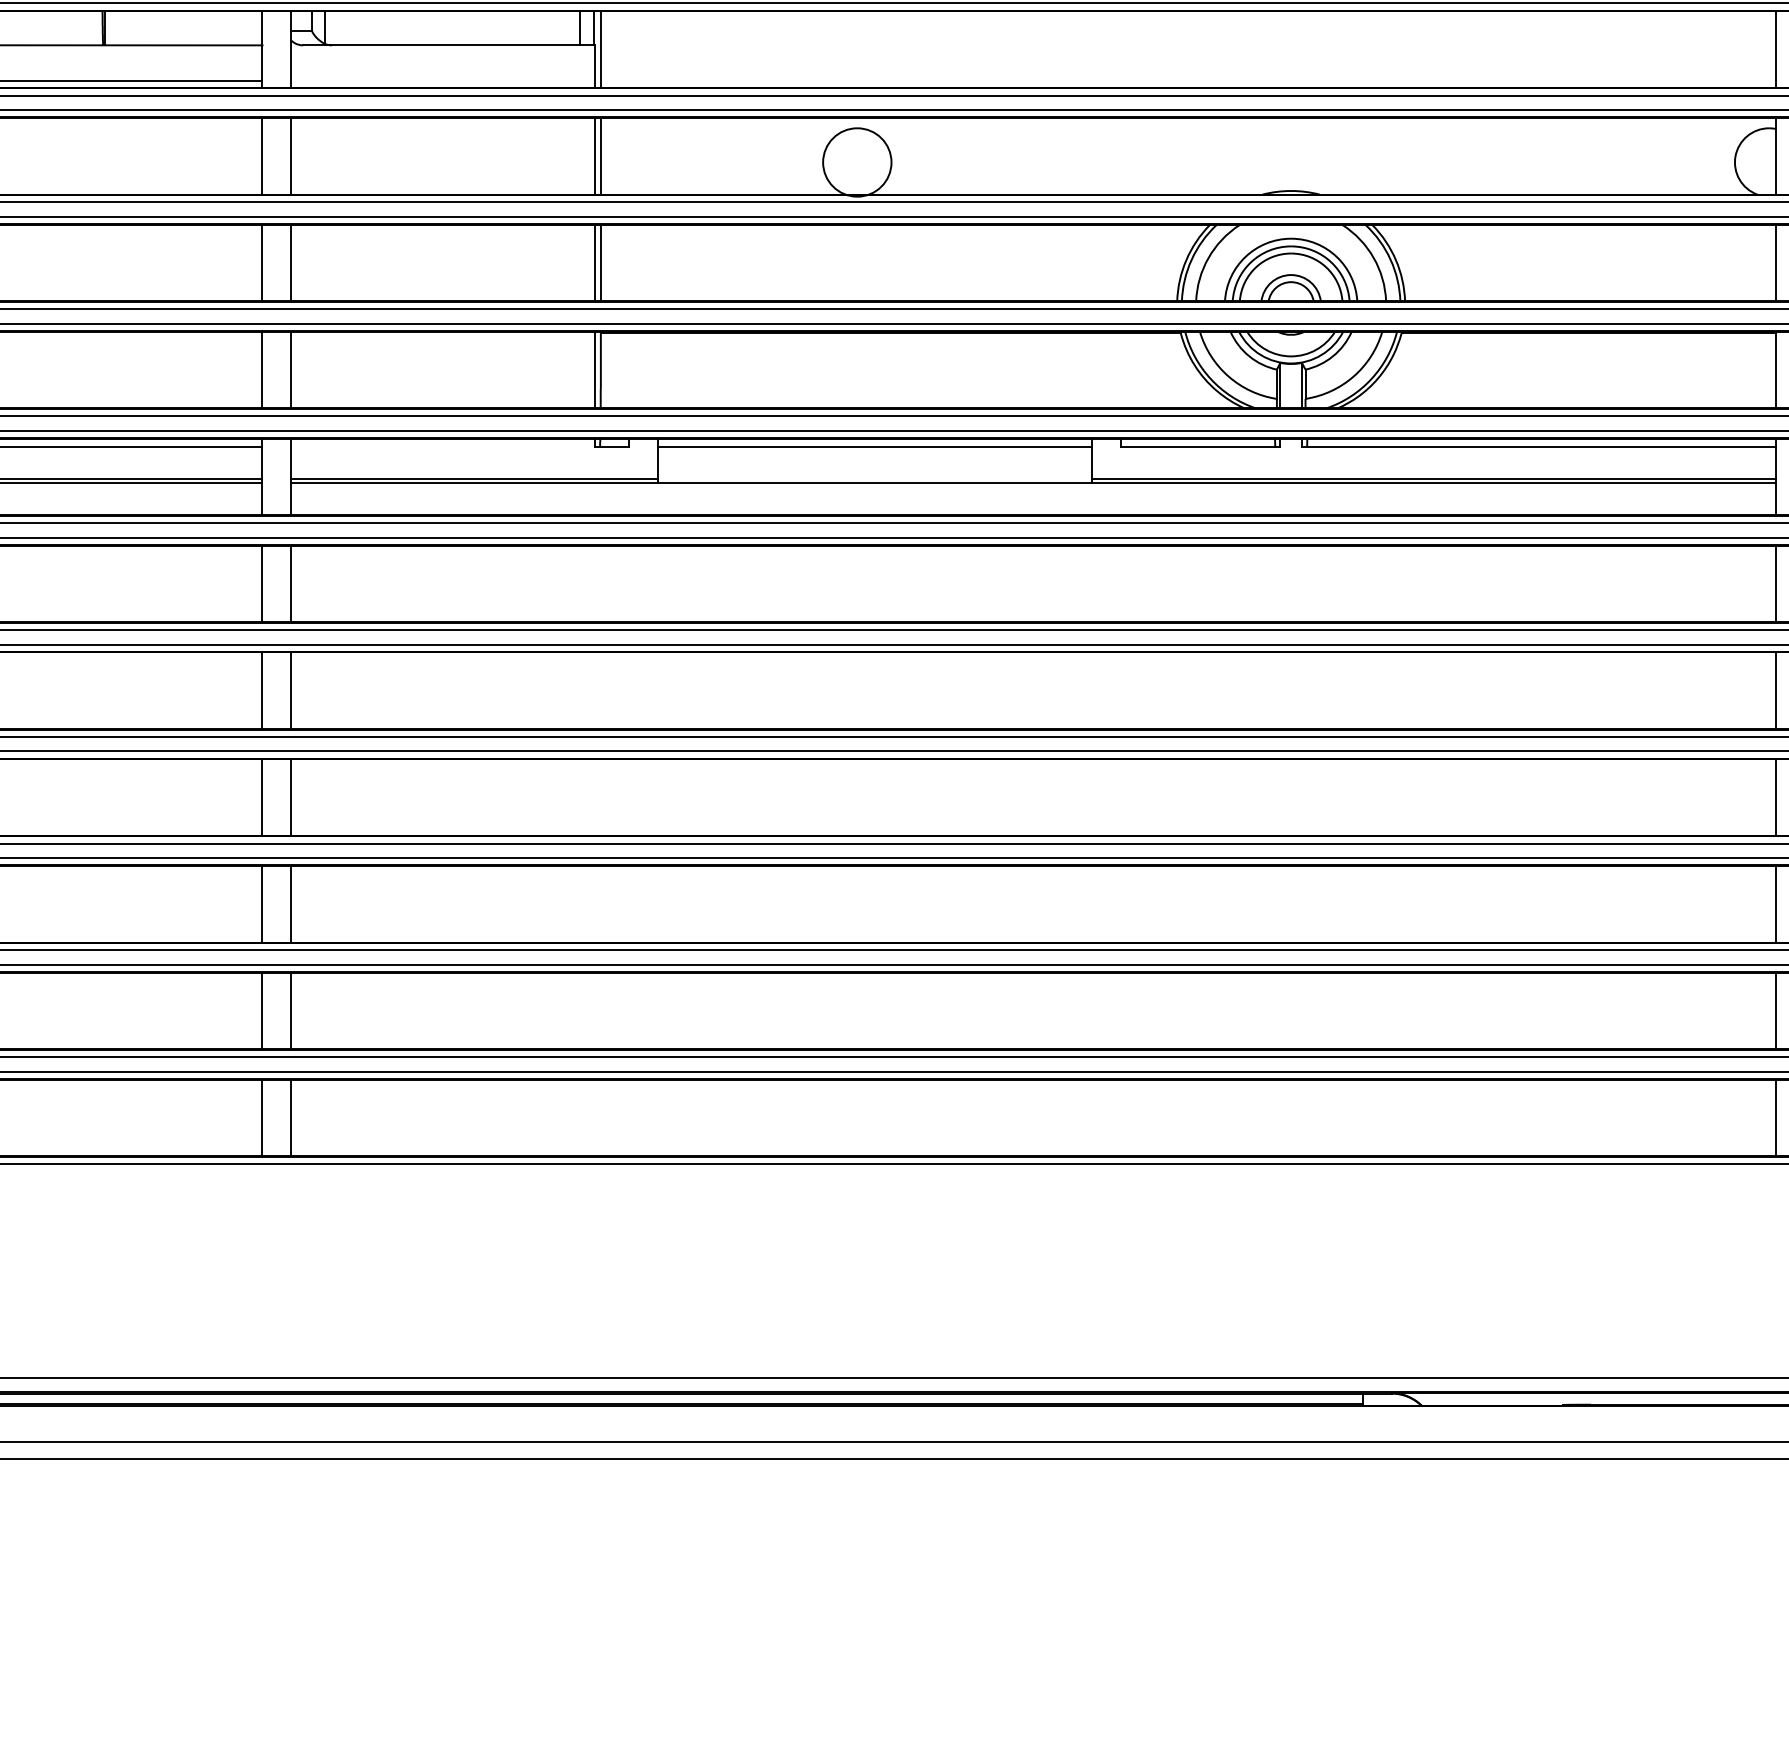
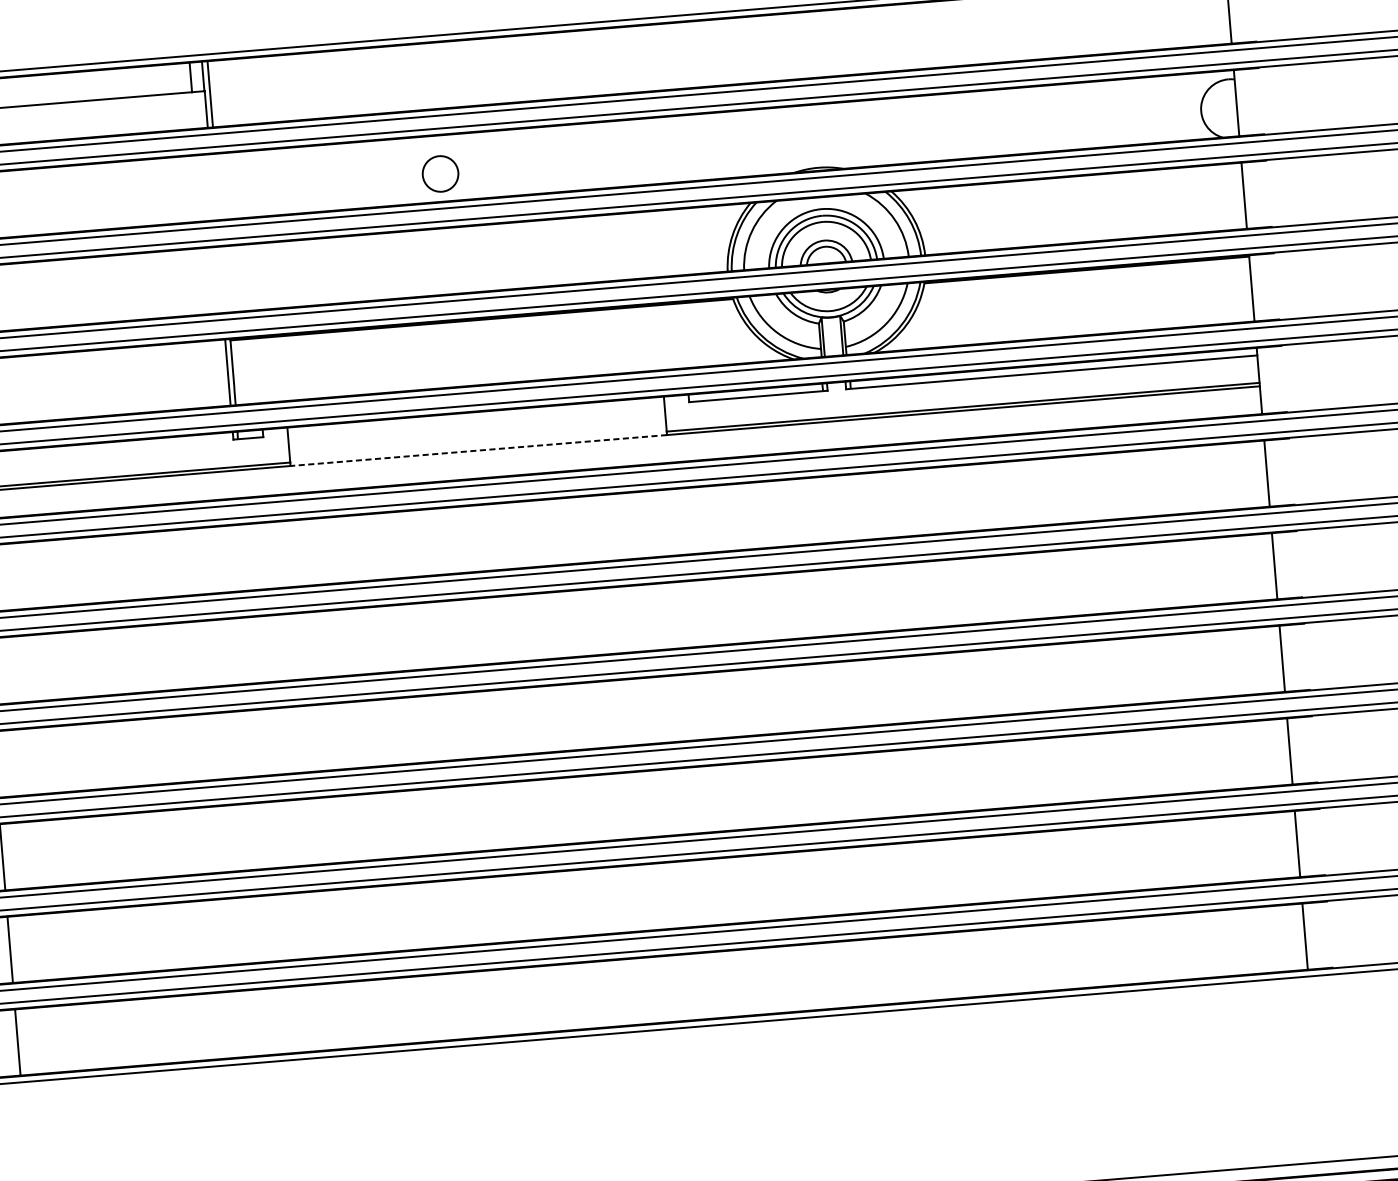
line: (594, 156) -> (212, 187), removed
line: (600, 156) -> (217, 187), removed
circle: (857, 162) -> (440, 173), size x0.6
line: (594, 263) -> (220, 280), removed
line: (600, 263) -> (225, 279), removed
line: (874, 447) -> (475, 419), removed
line: (874, 483) -> (478, 450), solid -> dashed

